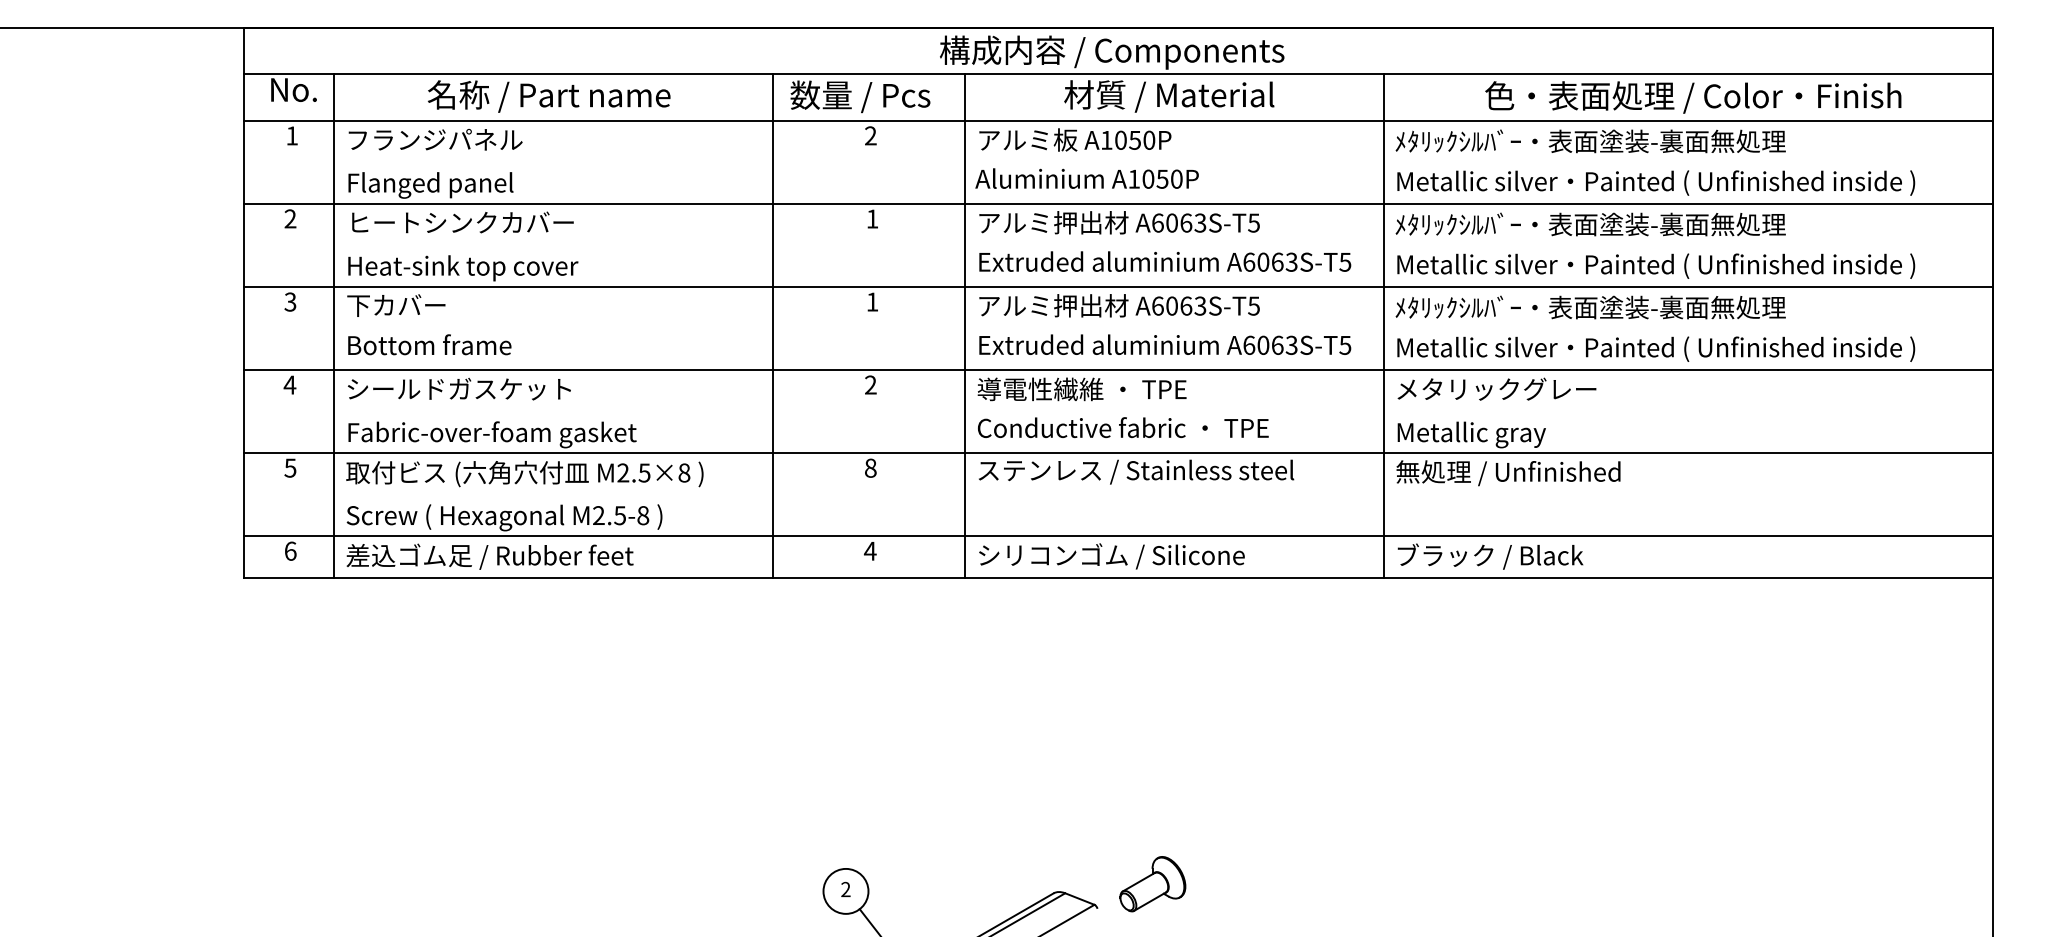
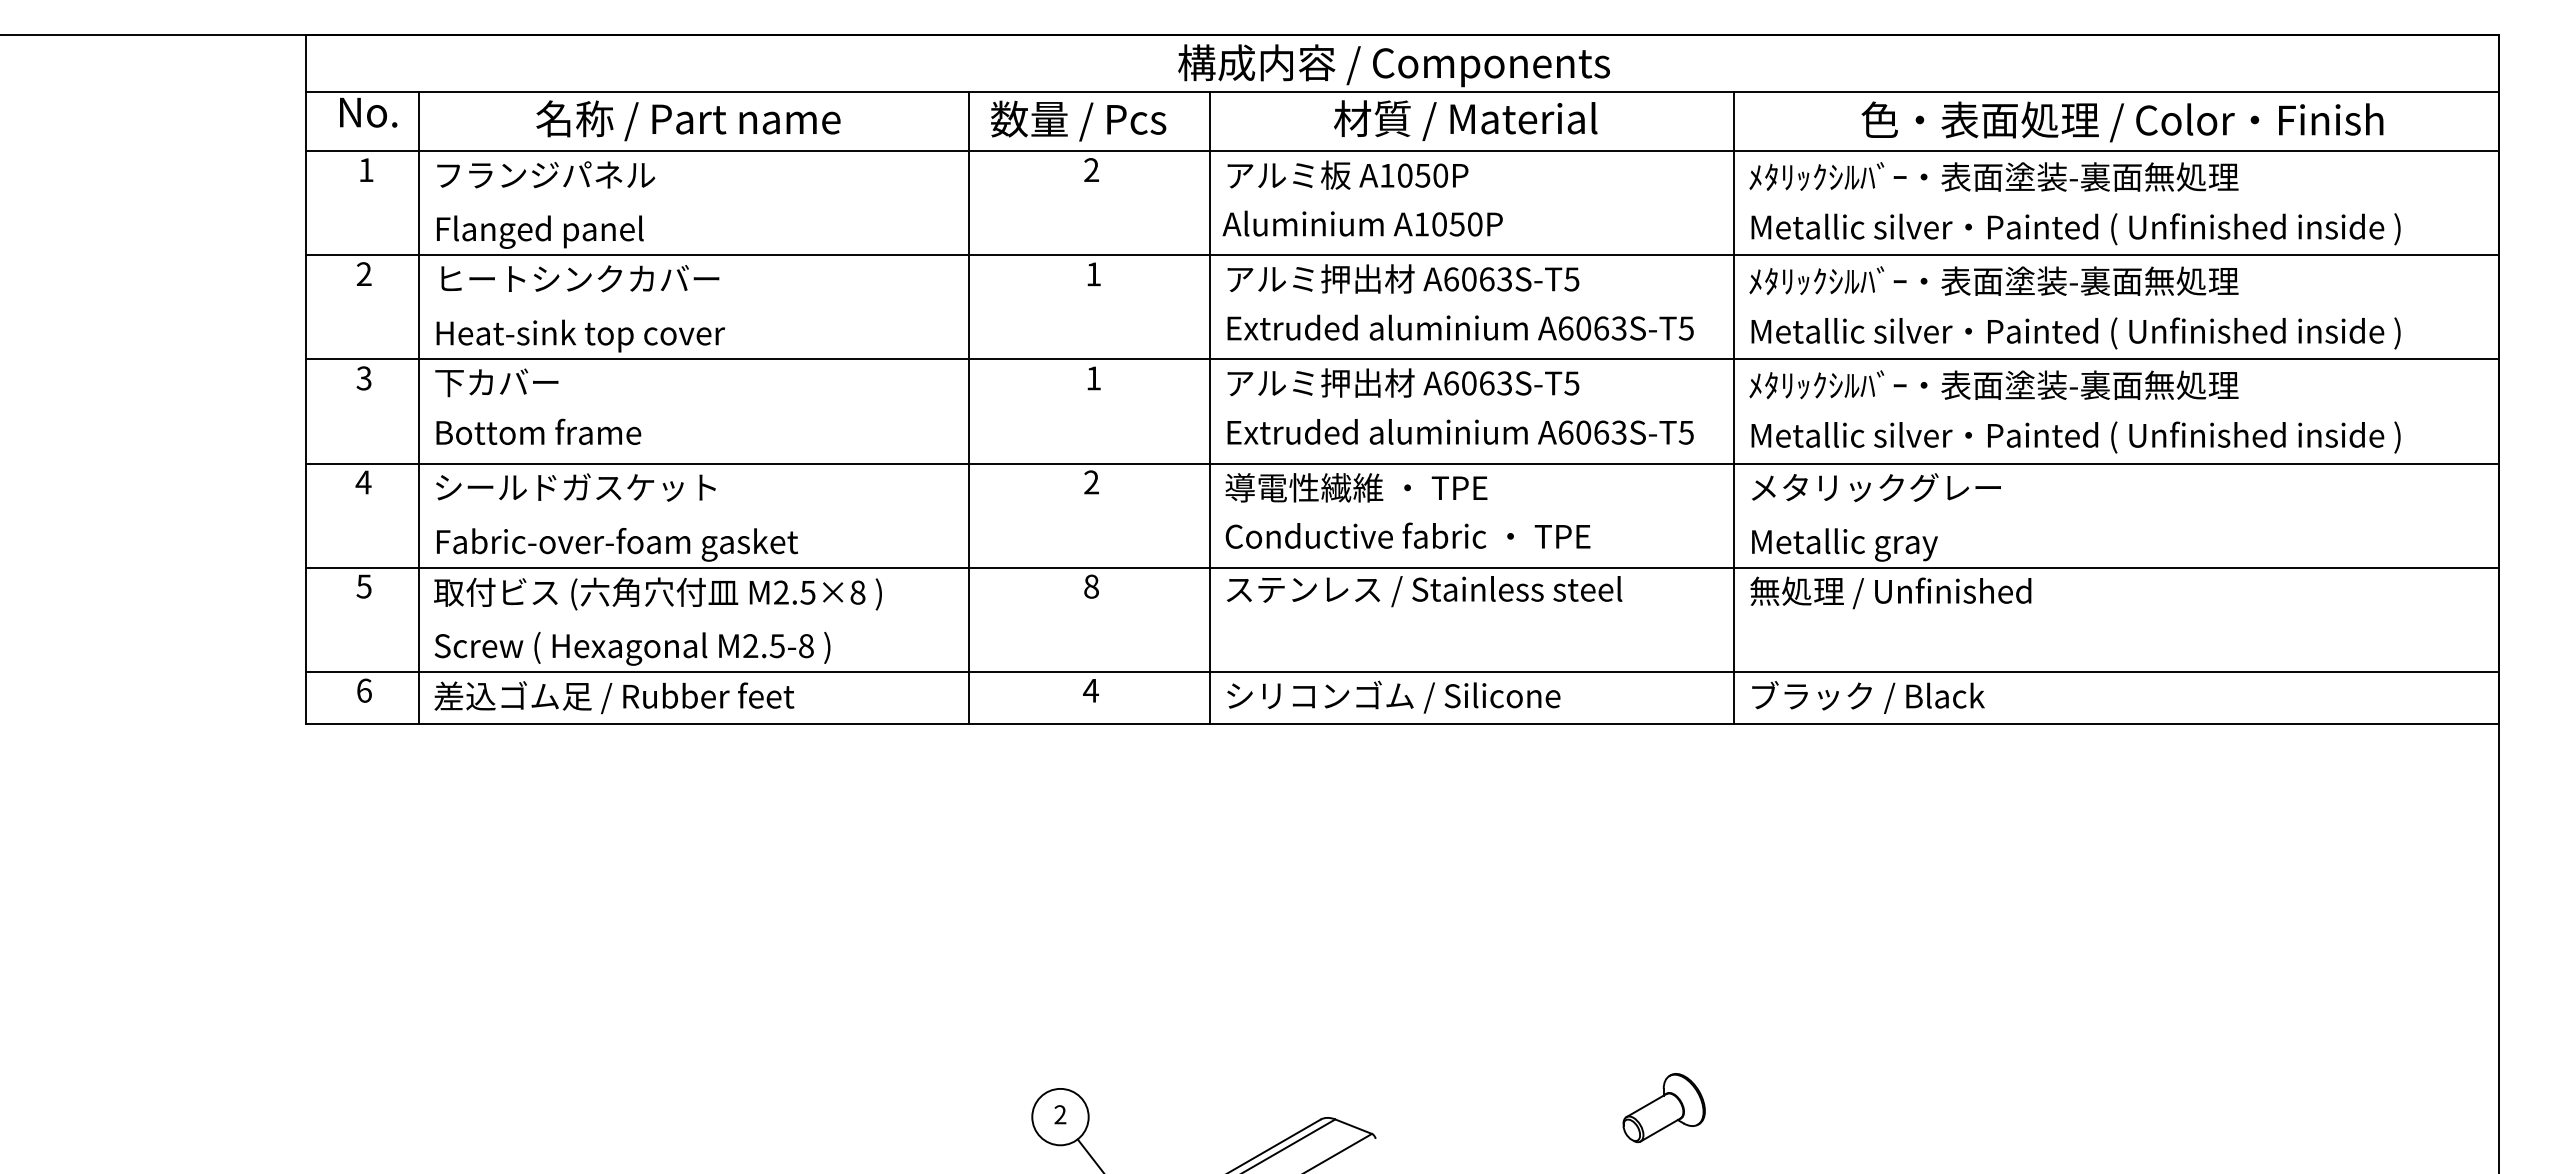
part: (1152, 884) -> (1663, 1108), moved

